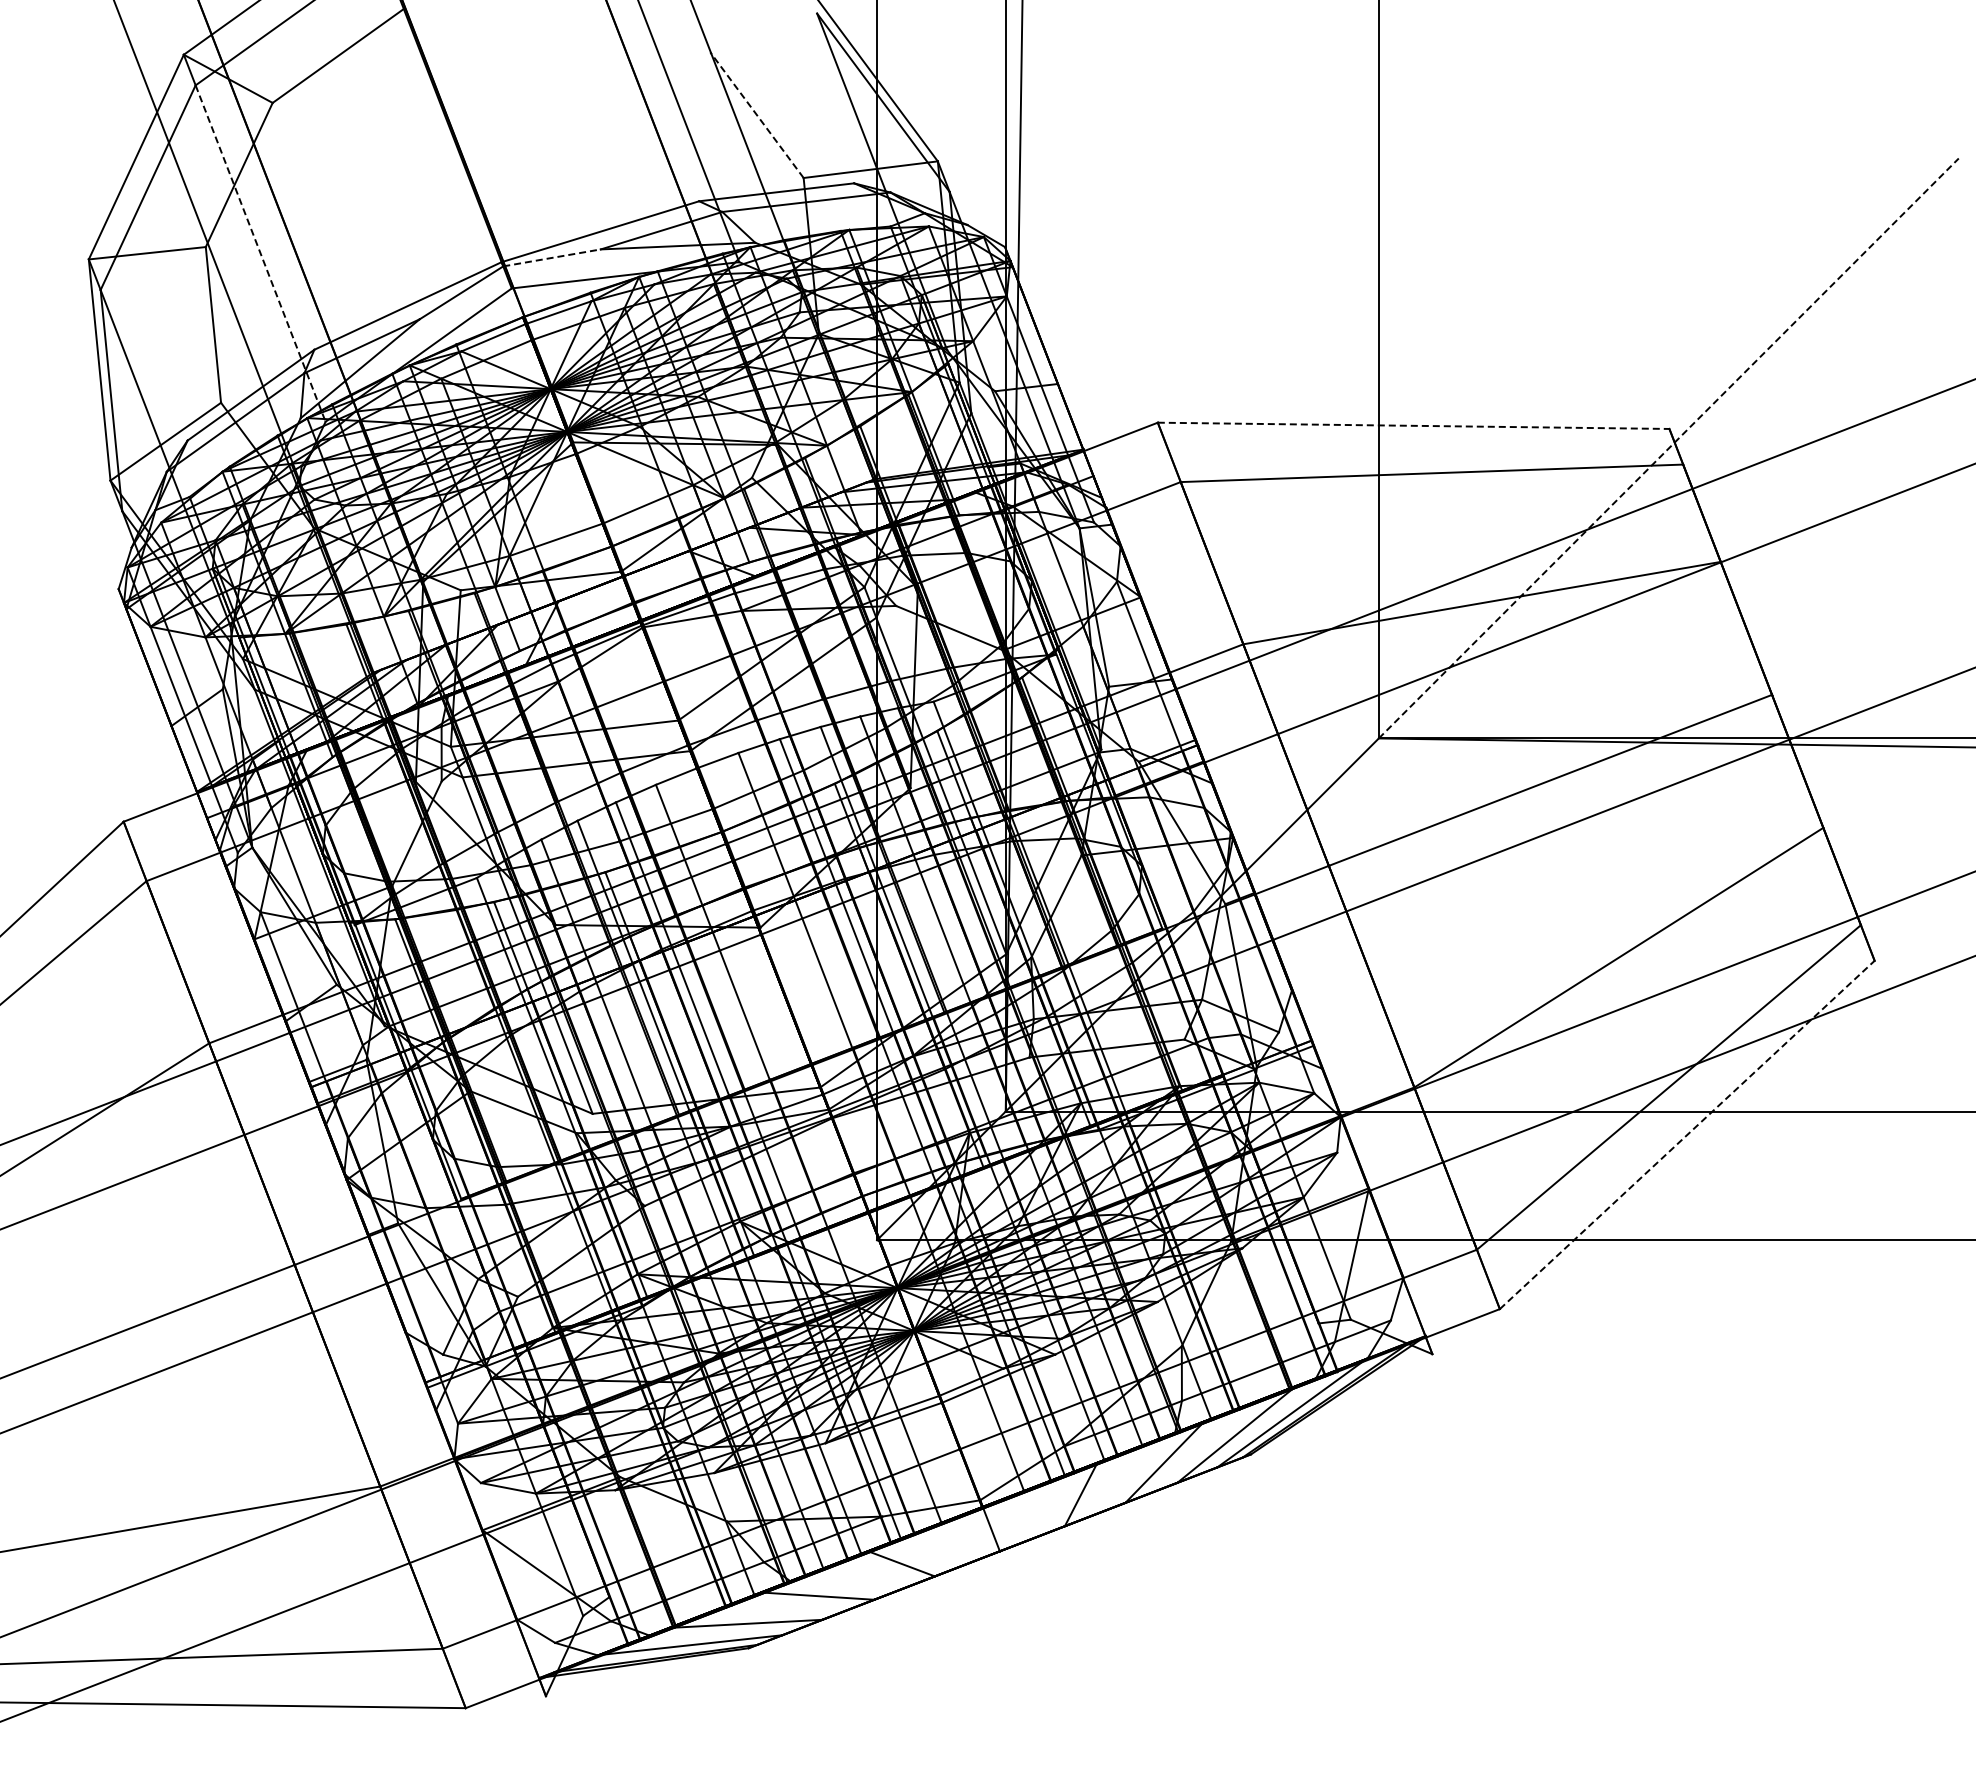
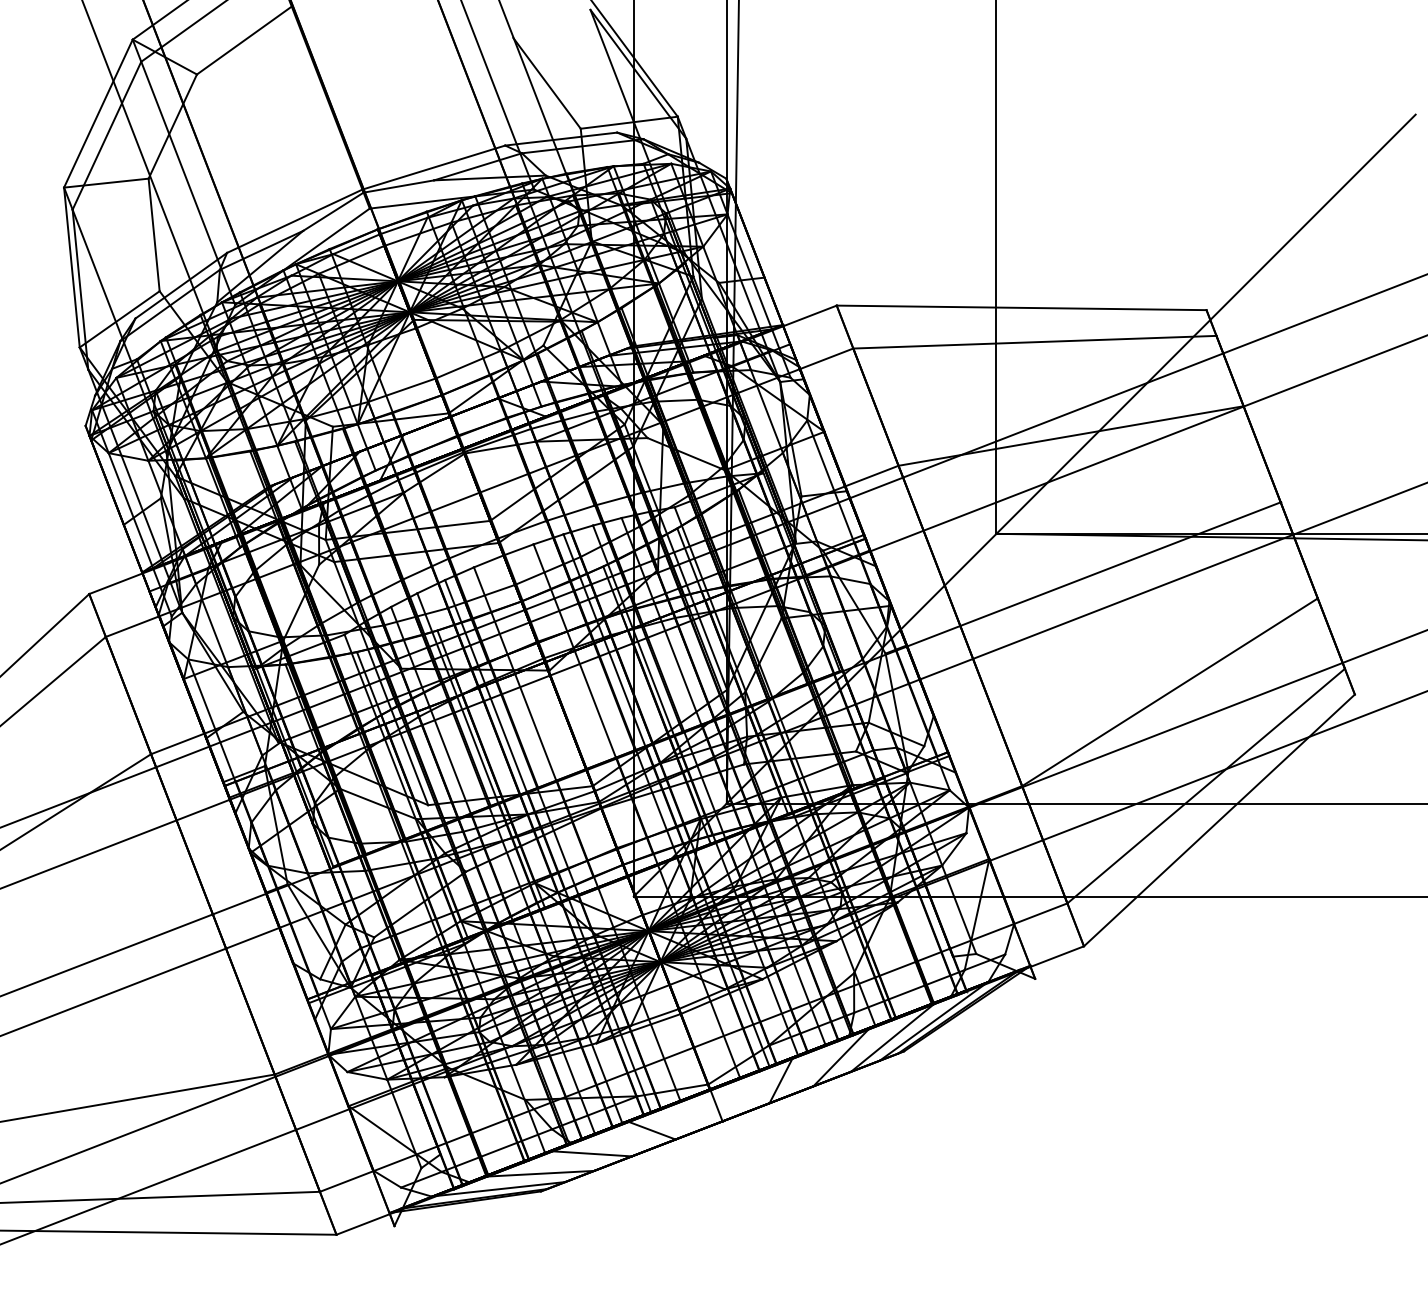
line: (756, 114) -> (546, 82), dashed -> solid
line: (260, 254) -> (188, 184), dashed -> solid
line: (552, 257) -> (399, 186), dashed -> solid
line: (1413, 425) -> (1021, 307), dashed -> solid
line: (1669, 448) -> (1206, 324), dashed -> solid
line: (1687, 1134) -> (1219, 820), dashed -> solid

